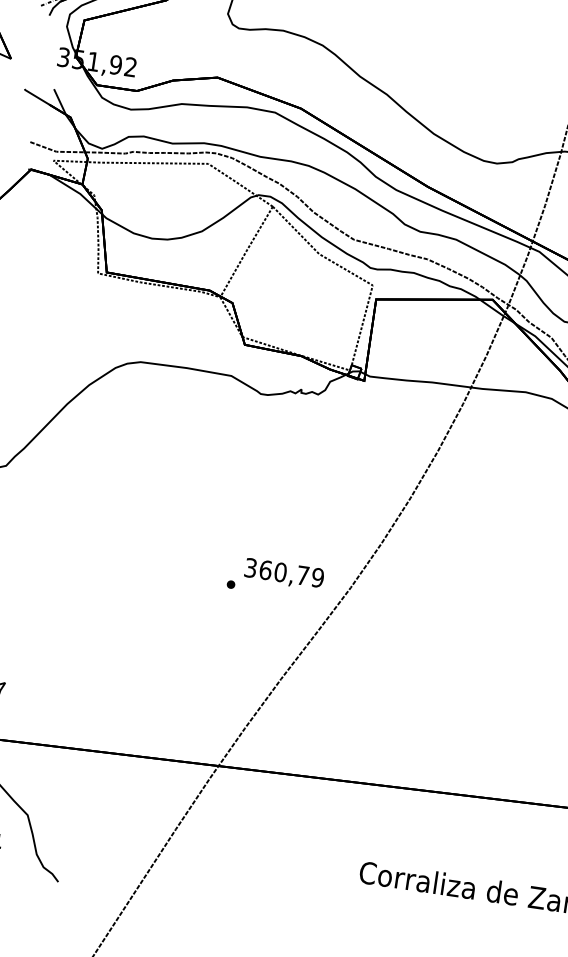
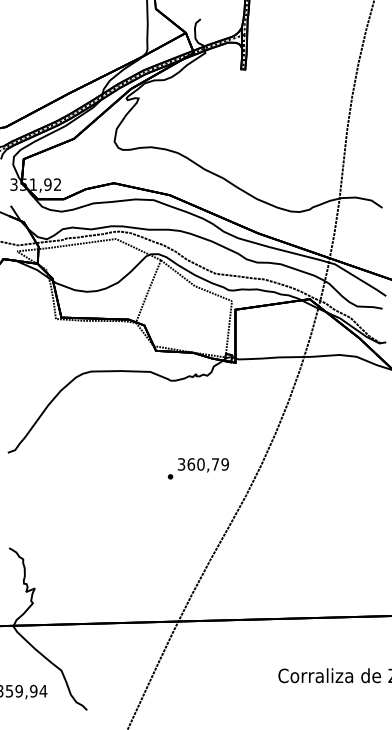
text: (274, 577) -> (197, 468), moved

